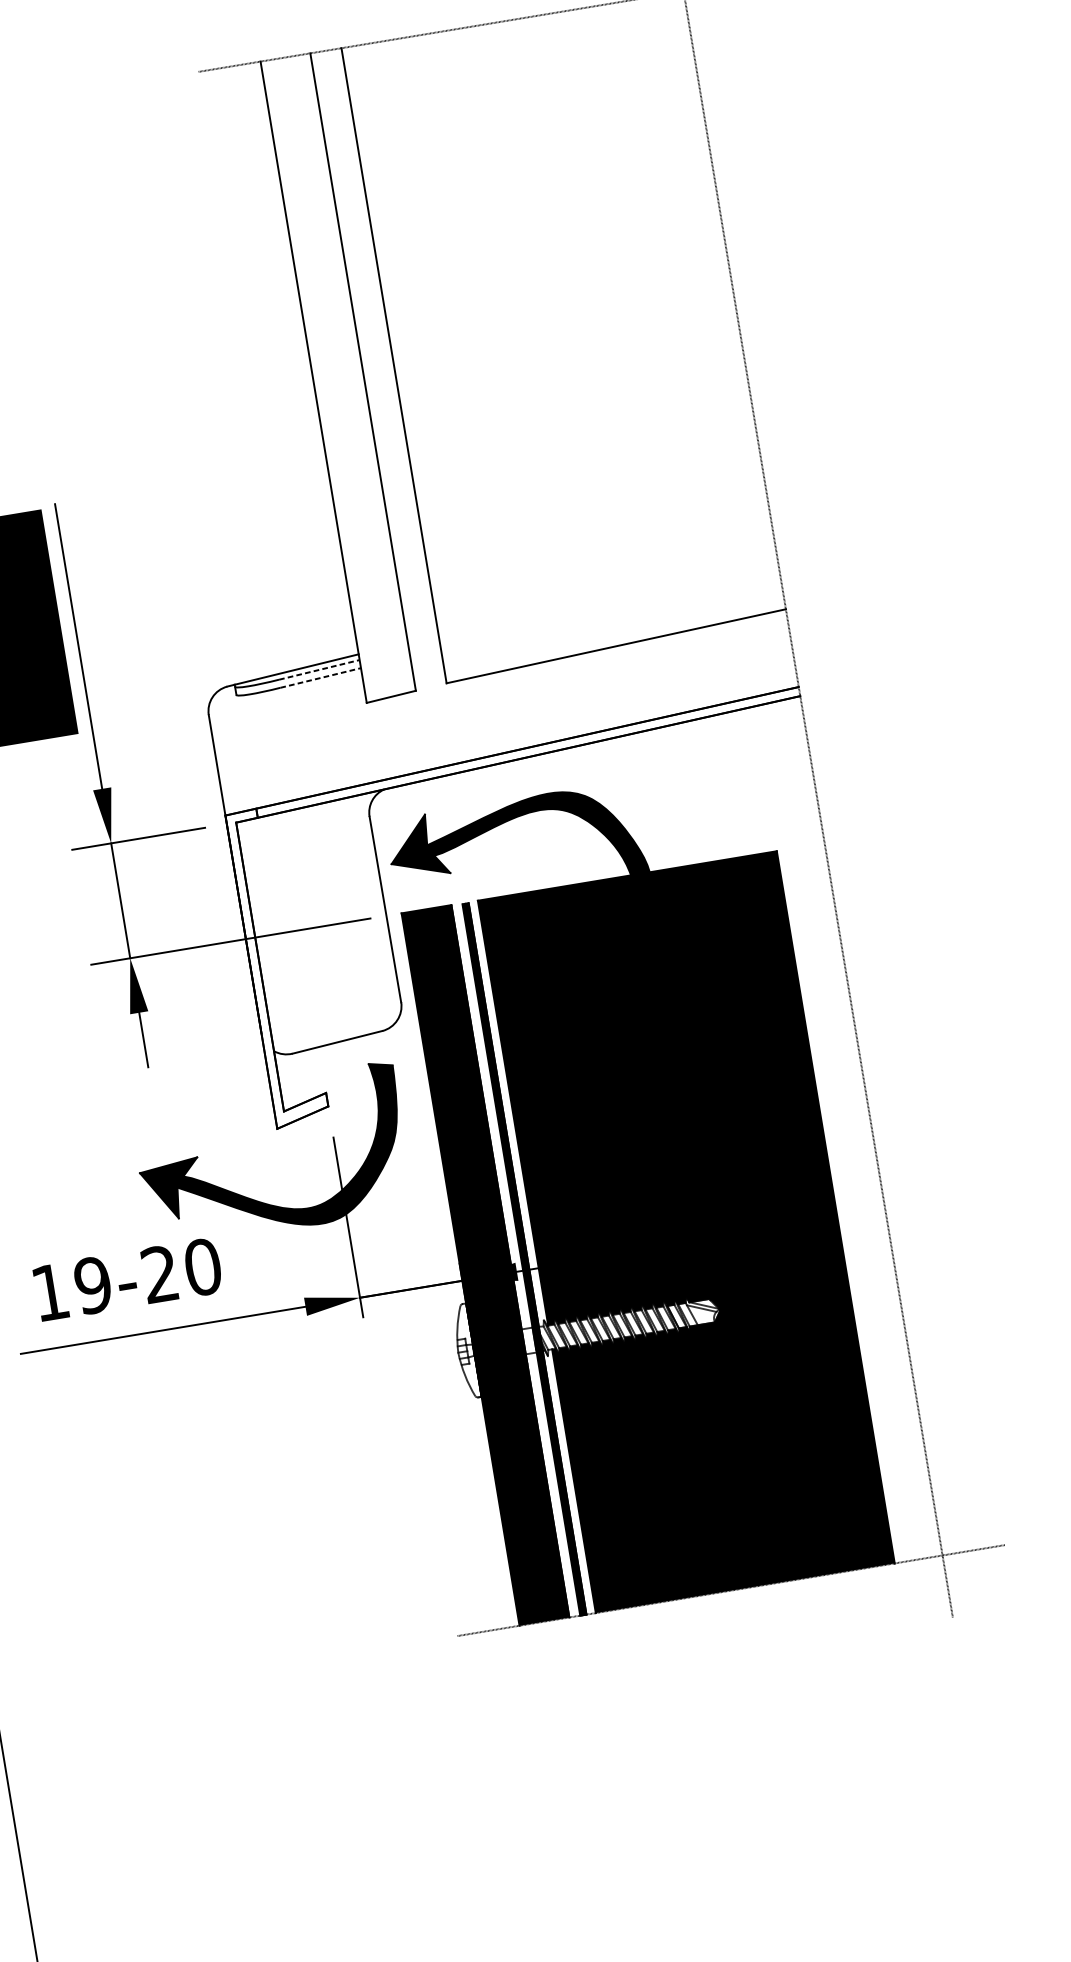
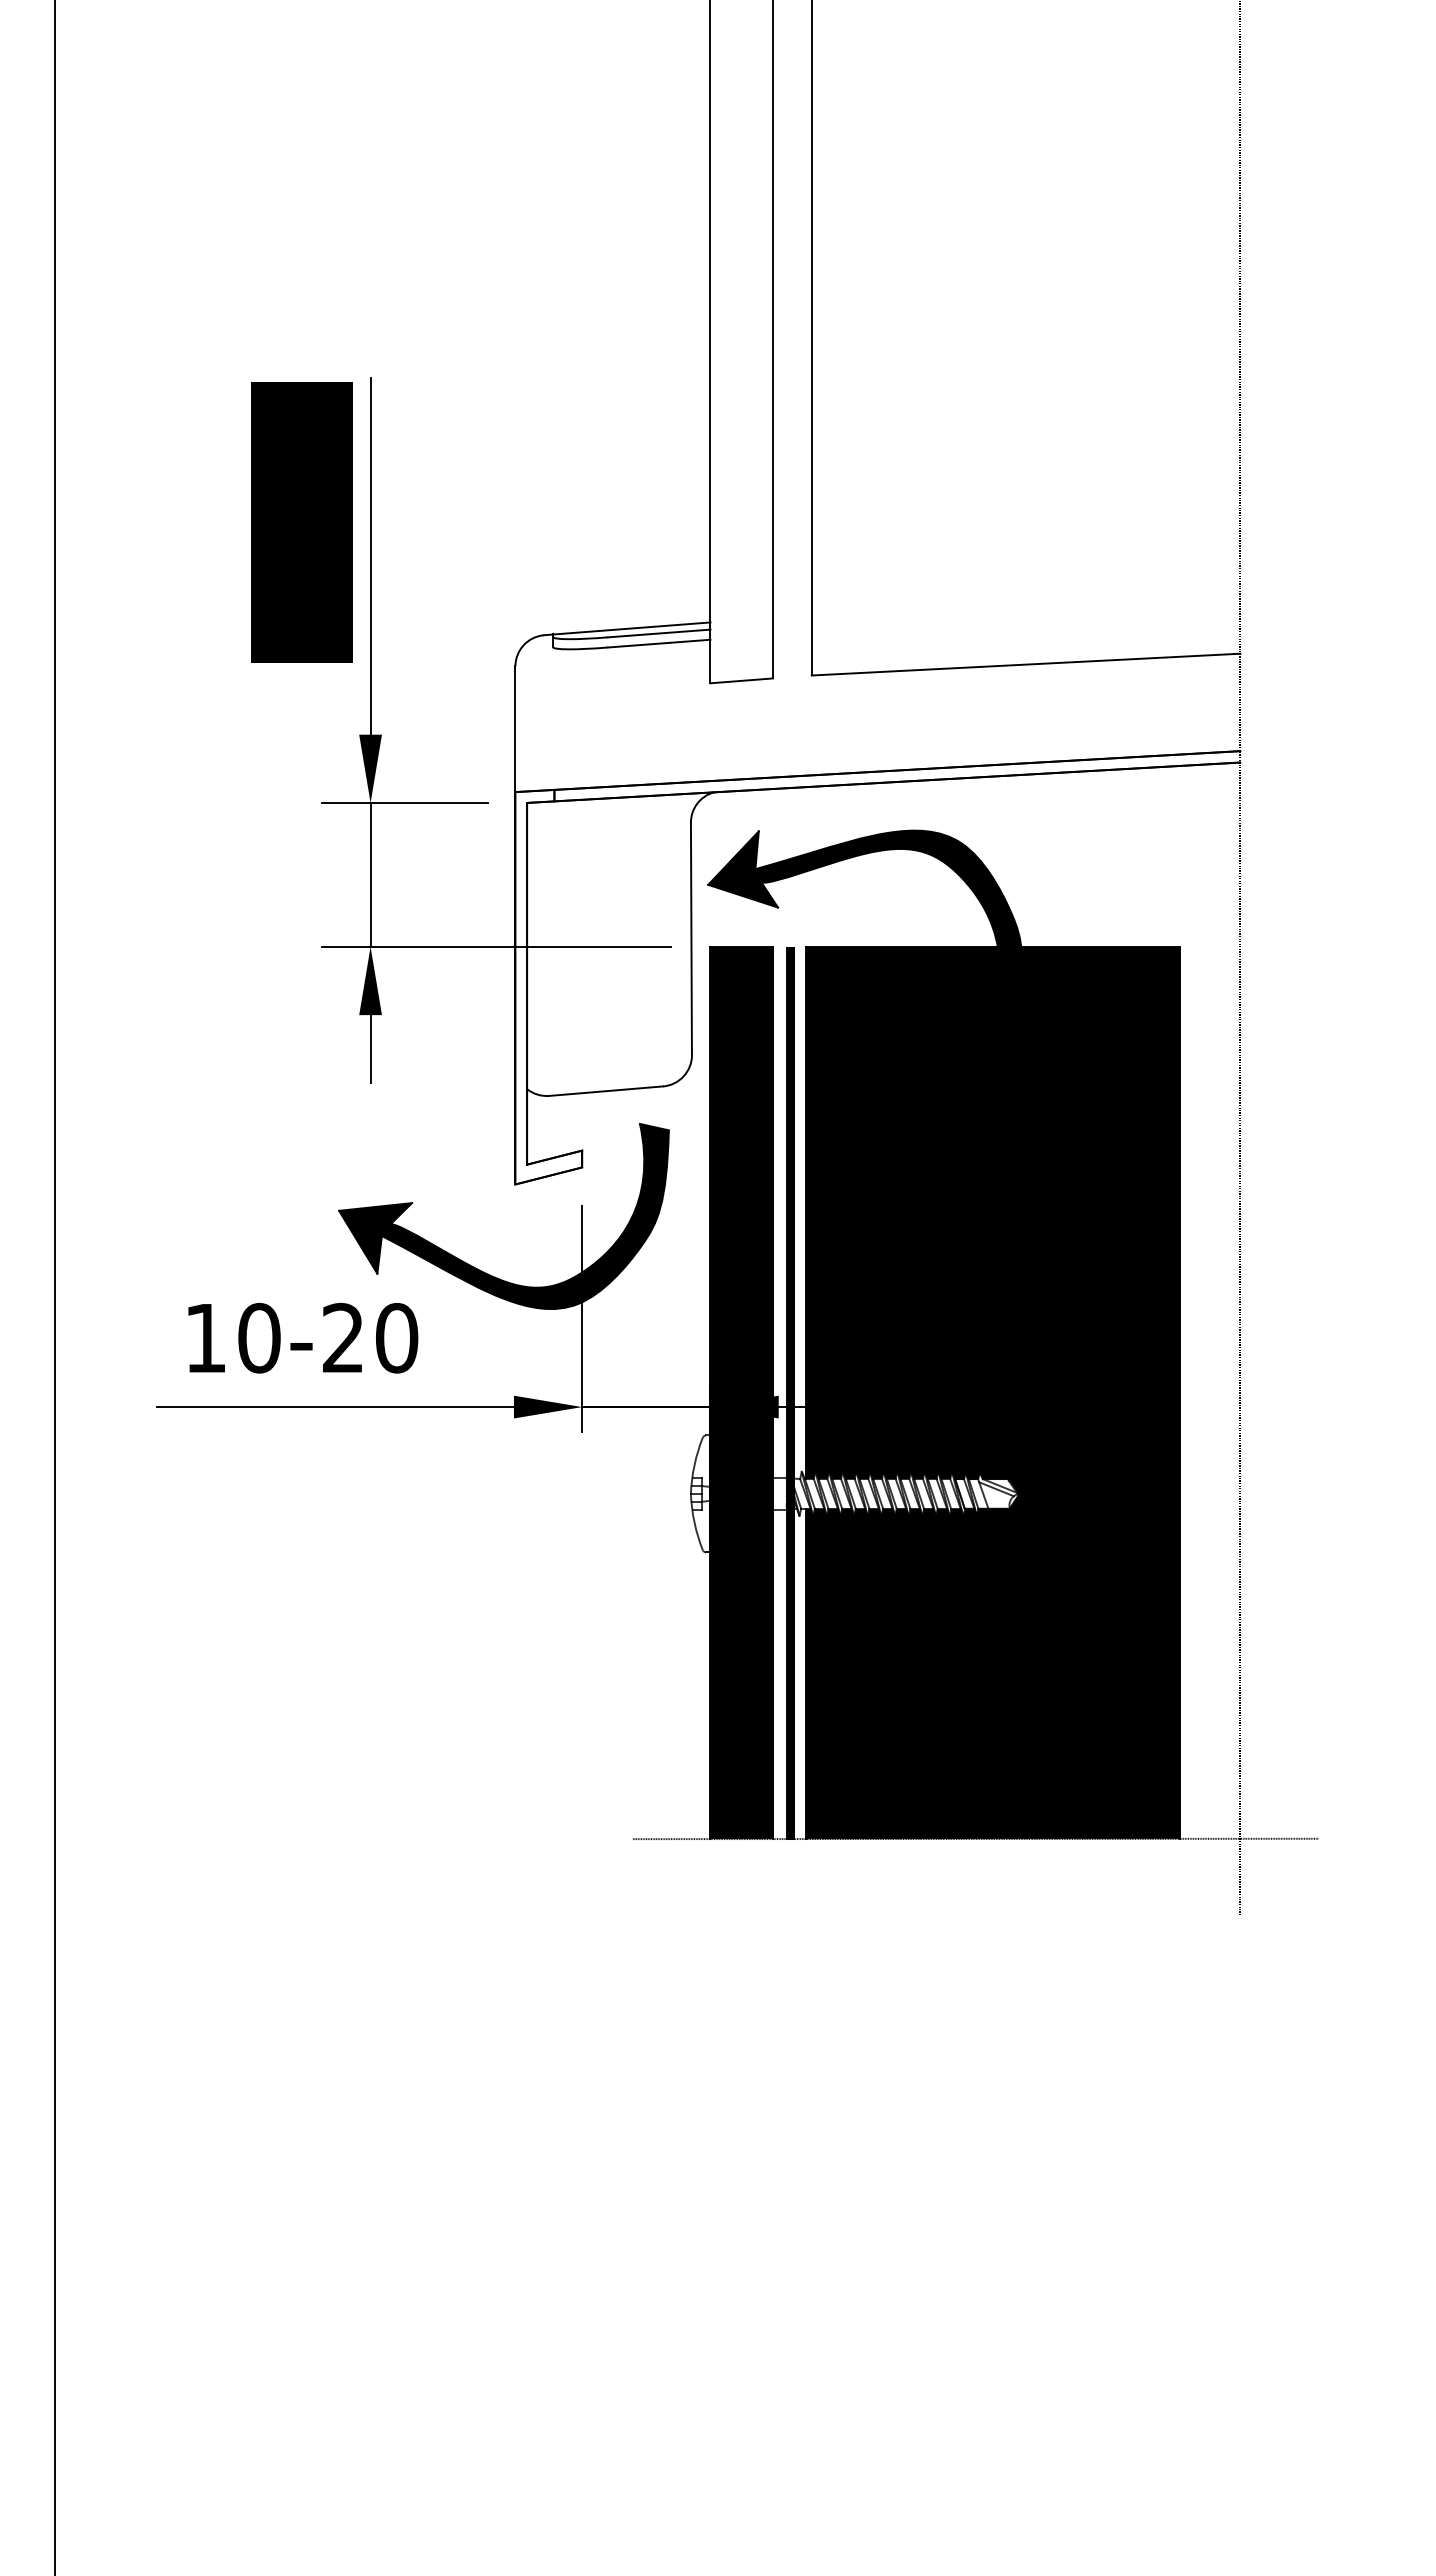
line: (319, 669) -> (659, 633), dashed -> solid
line: (320, 677) -> (659, 643), dashed -> solid
text: (93, 1285) -> (259, 1338), 19-20 -> 10-20

